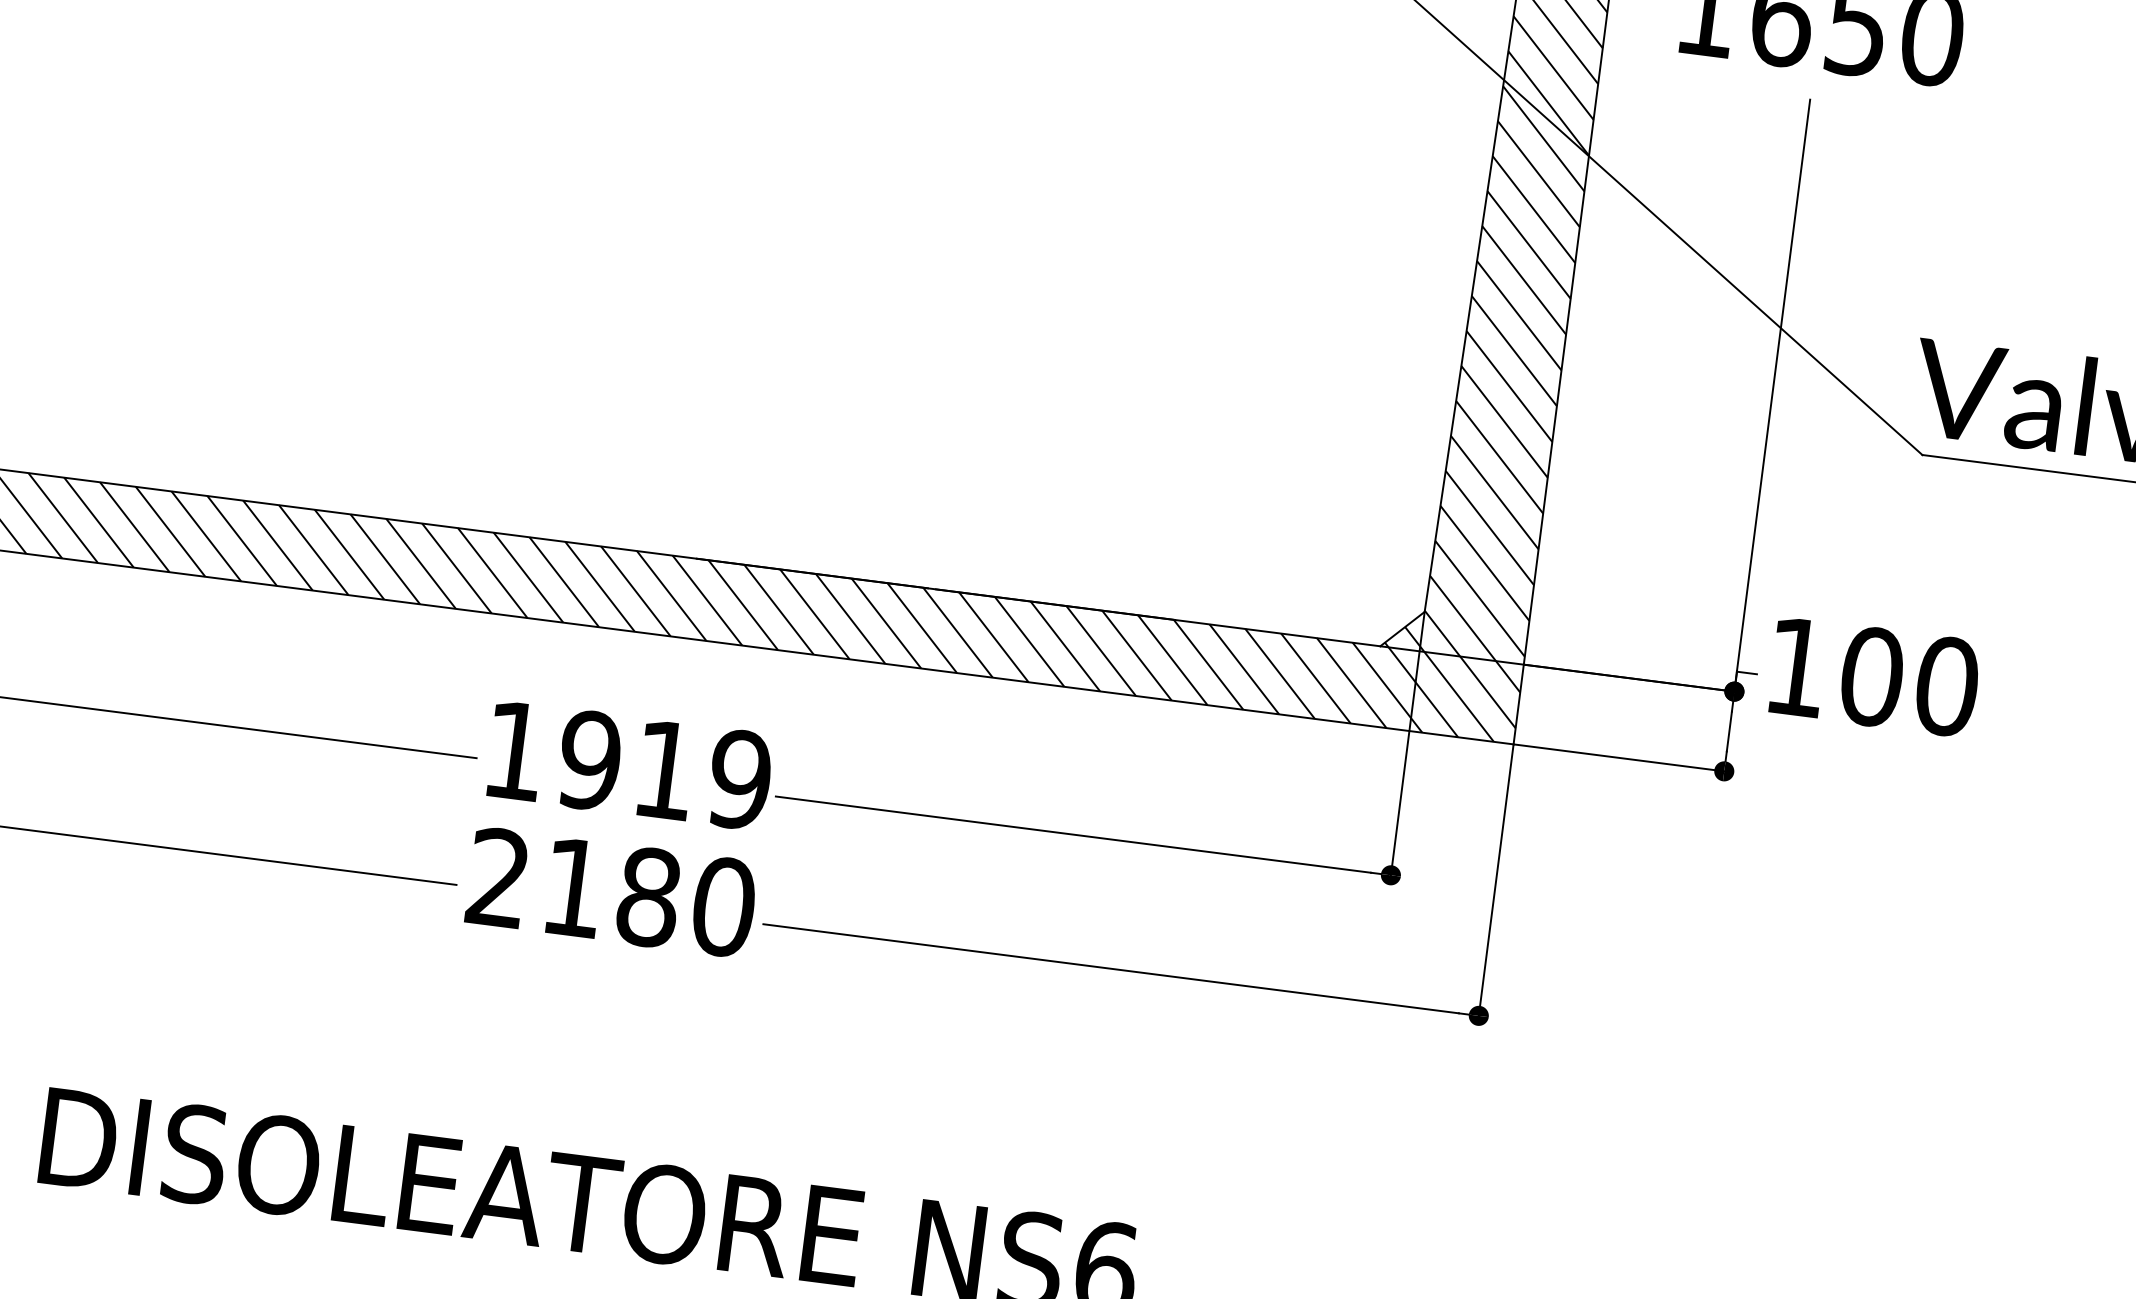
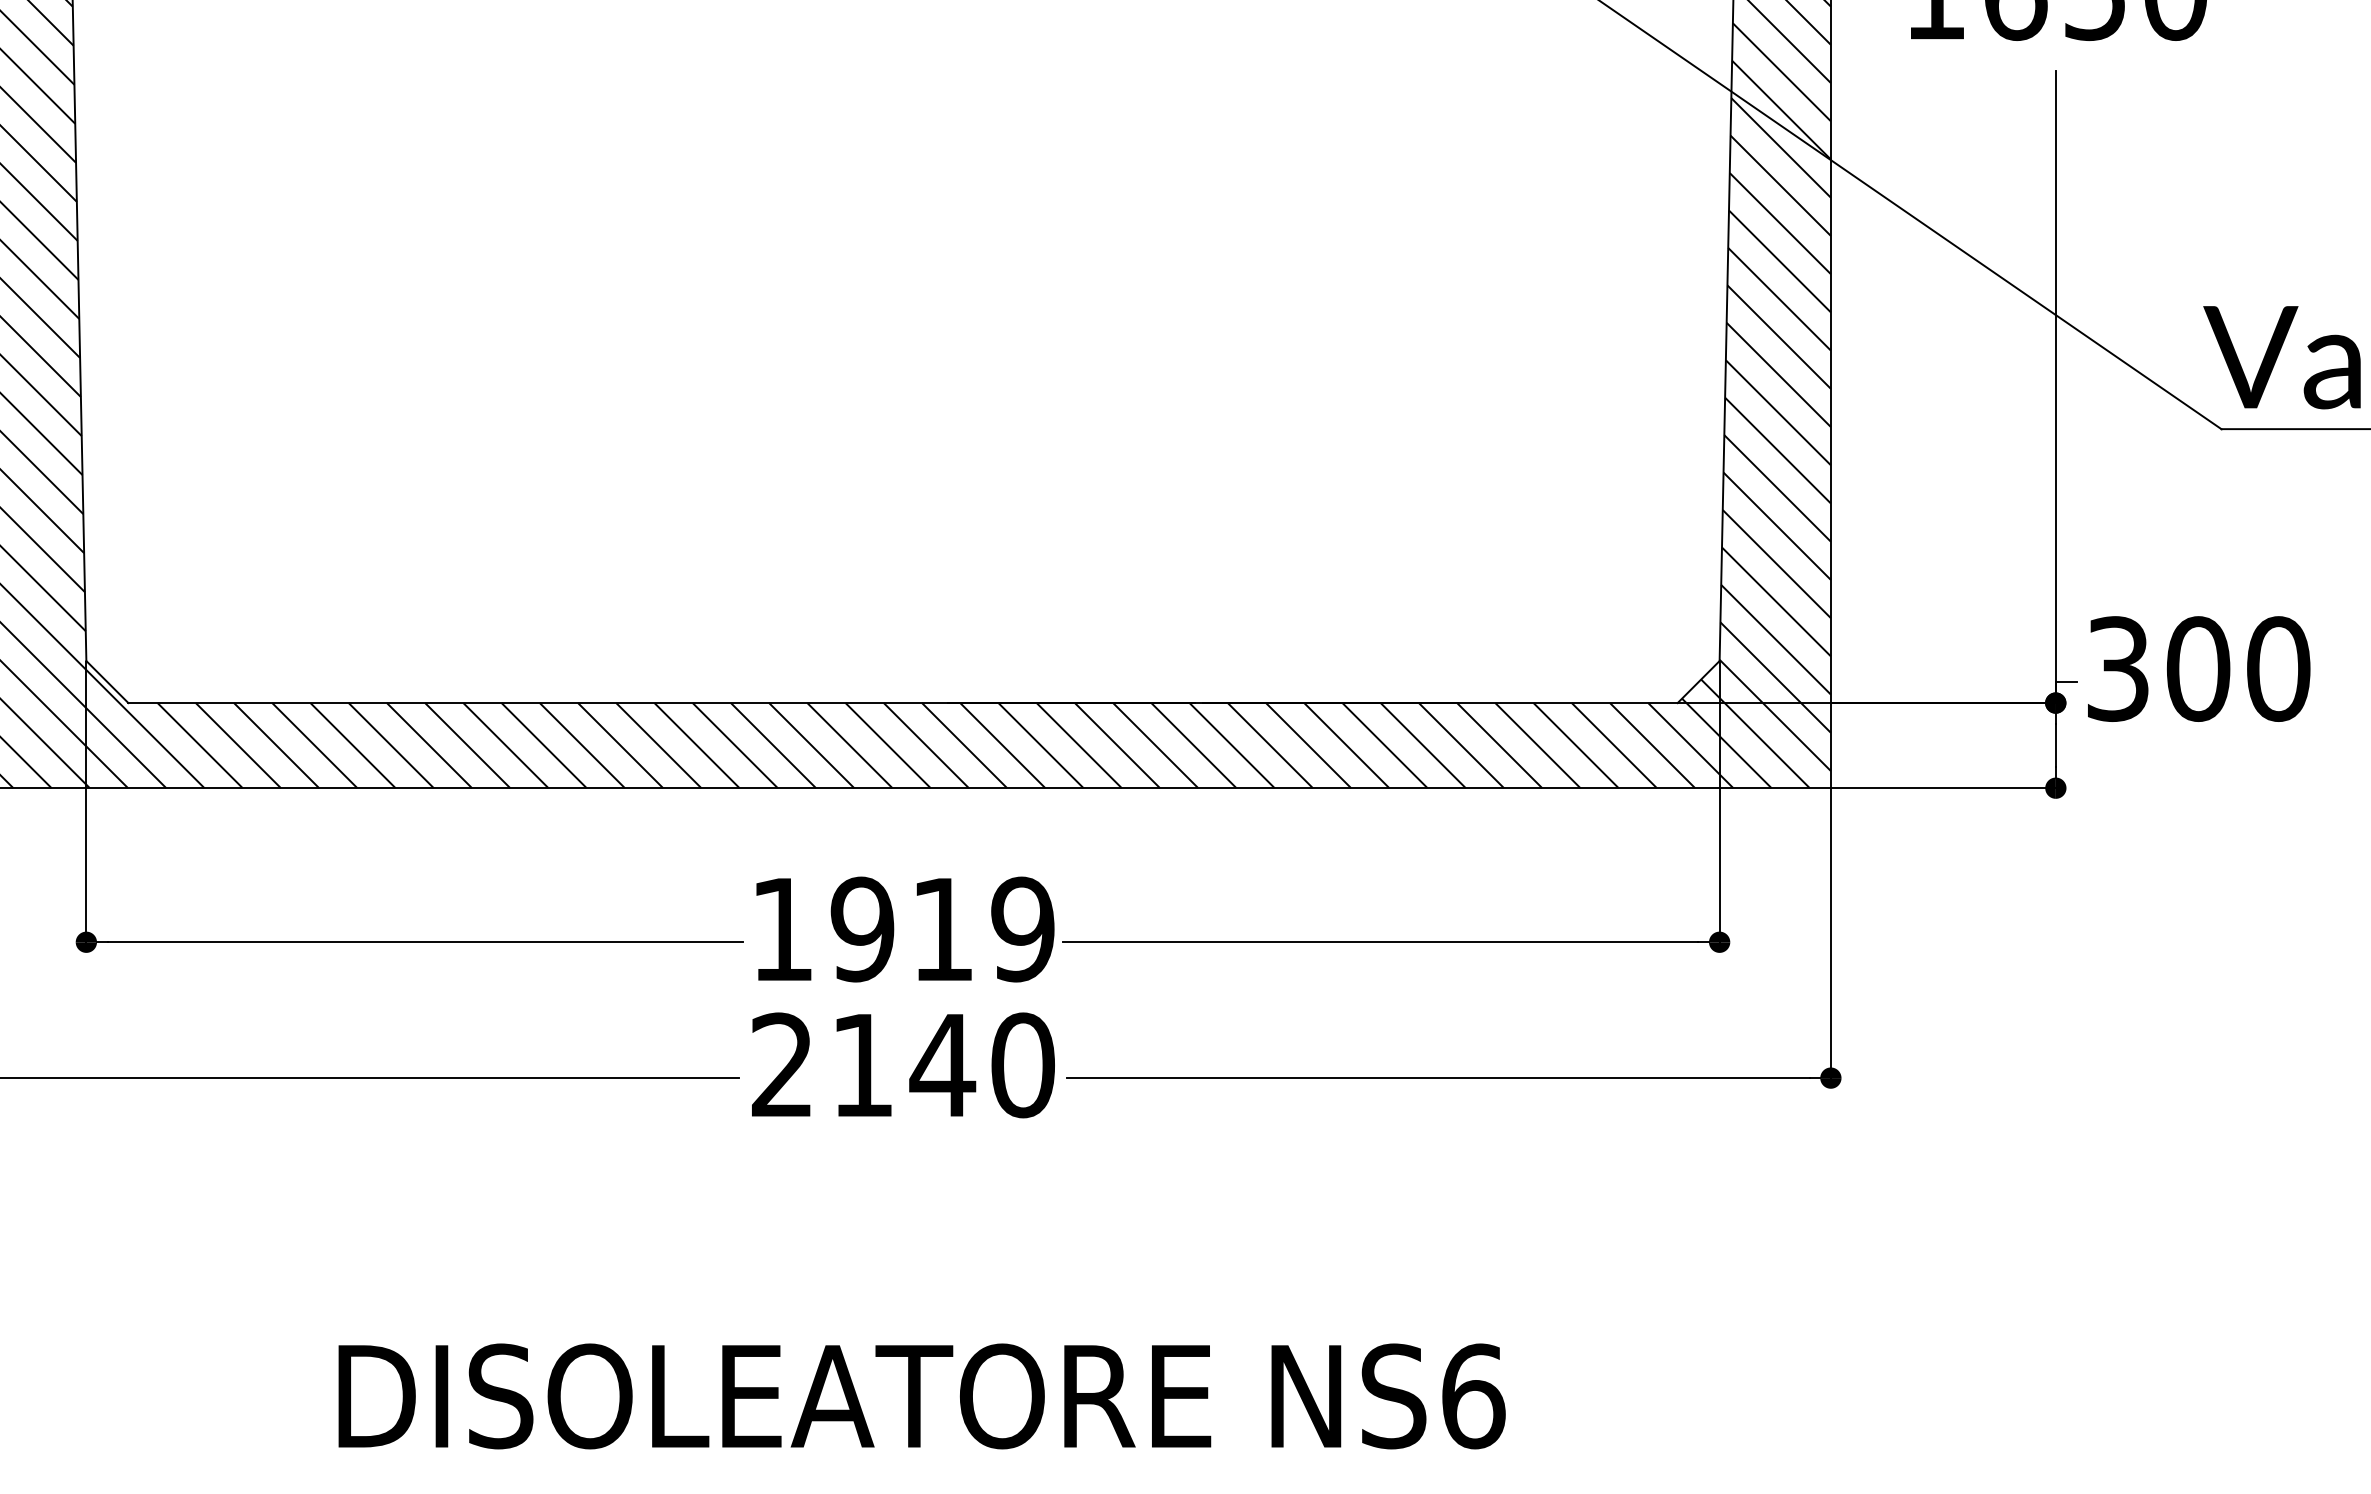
text: (1797, 666) -> (2118, 668), 100 -> 300
text: (648, 897) -> (942, 1065), 2180 -> 2140

